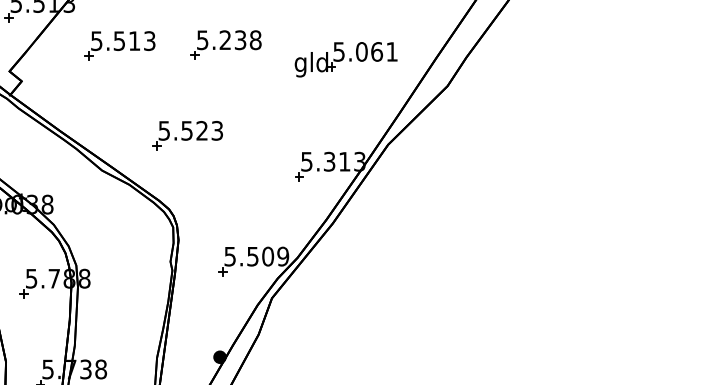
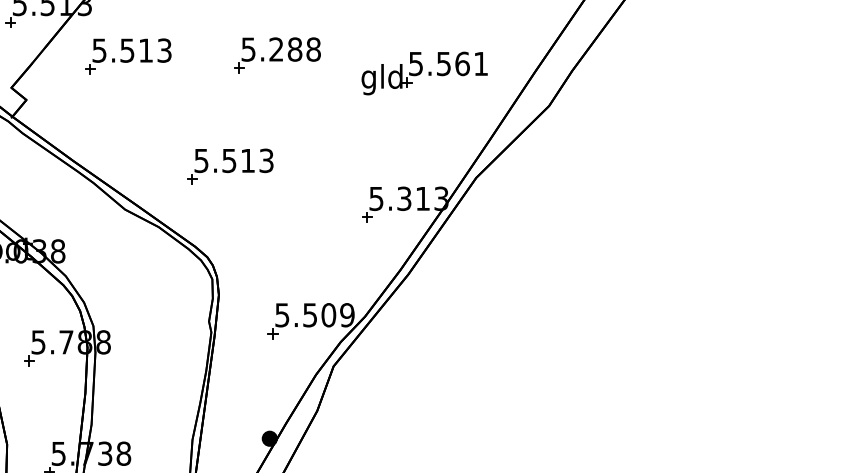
text: (240, 40) -> (294, 49), 5.238 -> 5.288
part: (120, 45) -> (128, 56), moved
text: (361, 51) -> (443, 63), 5.061 -> 5.561
text: (201, 130) -> (247, 160), 5.523 -> 5.513

